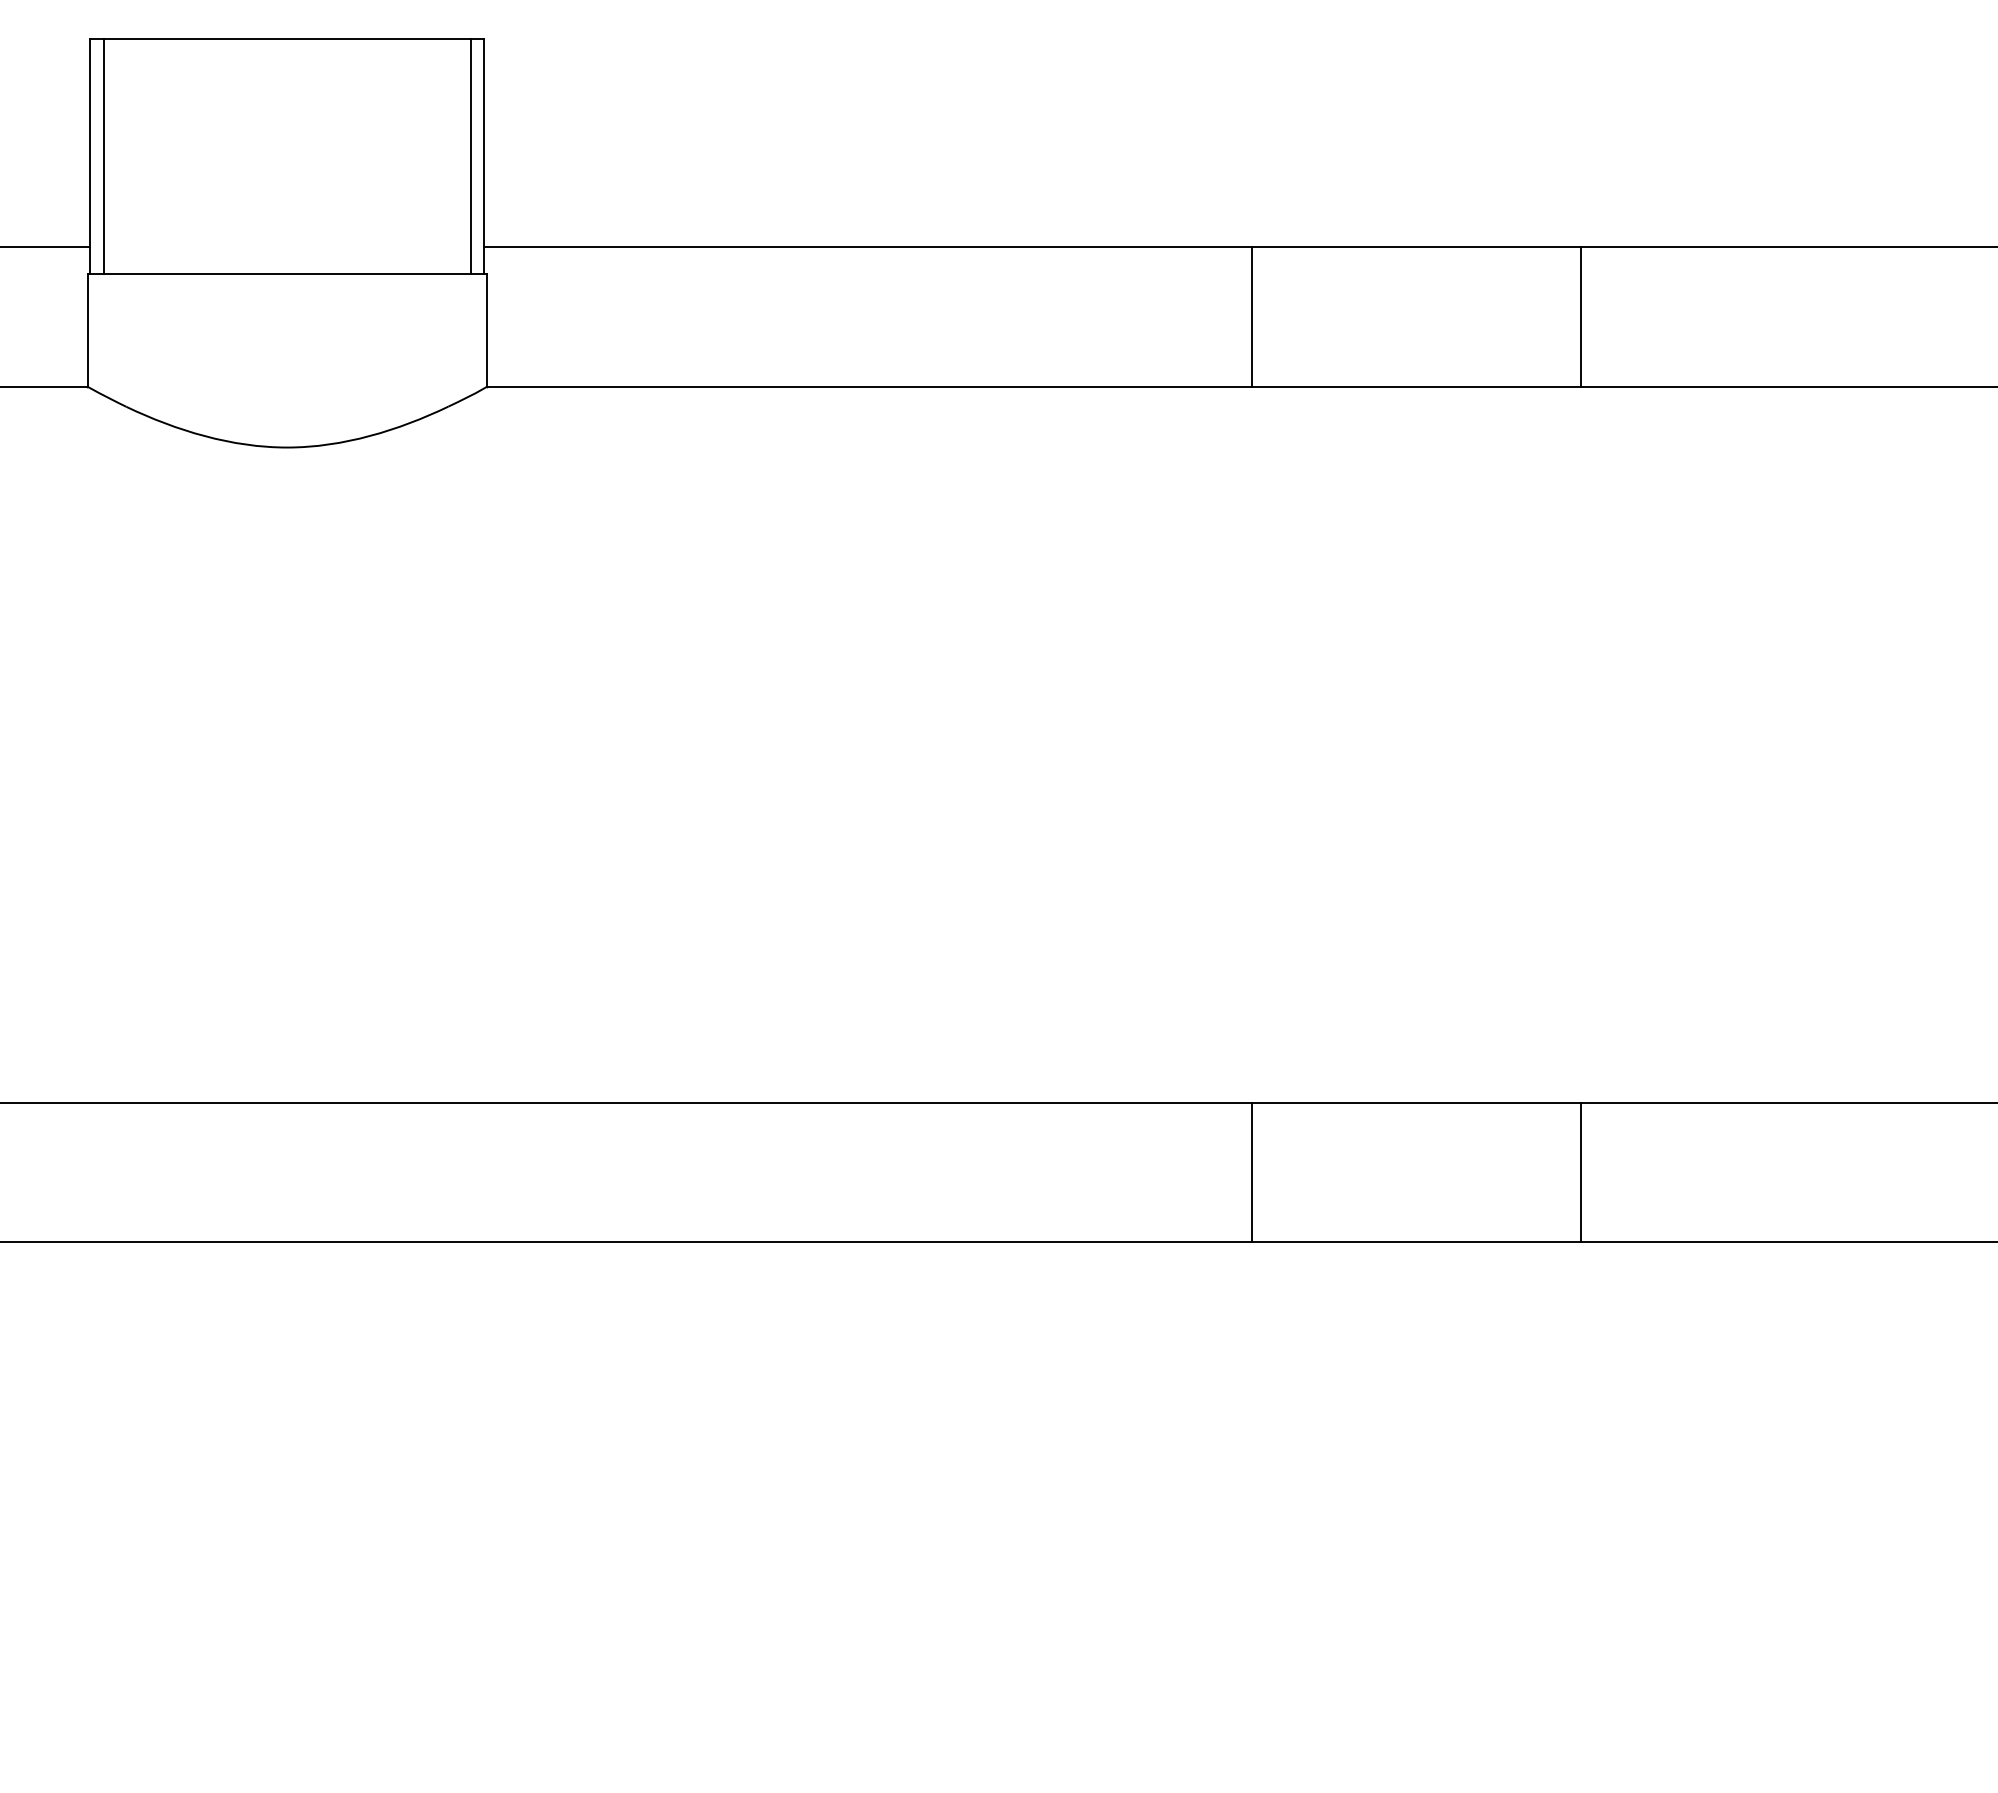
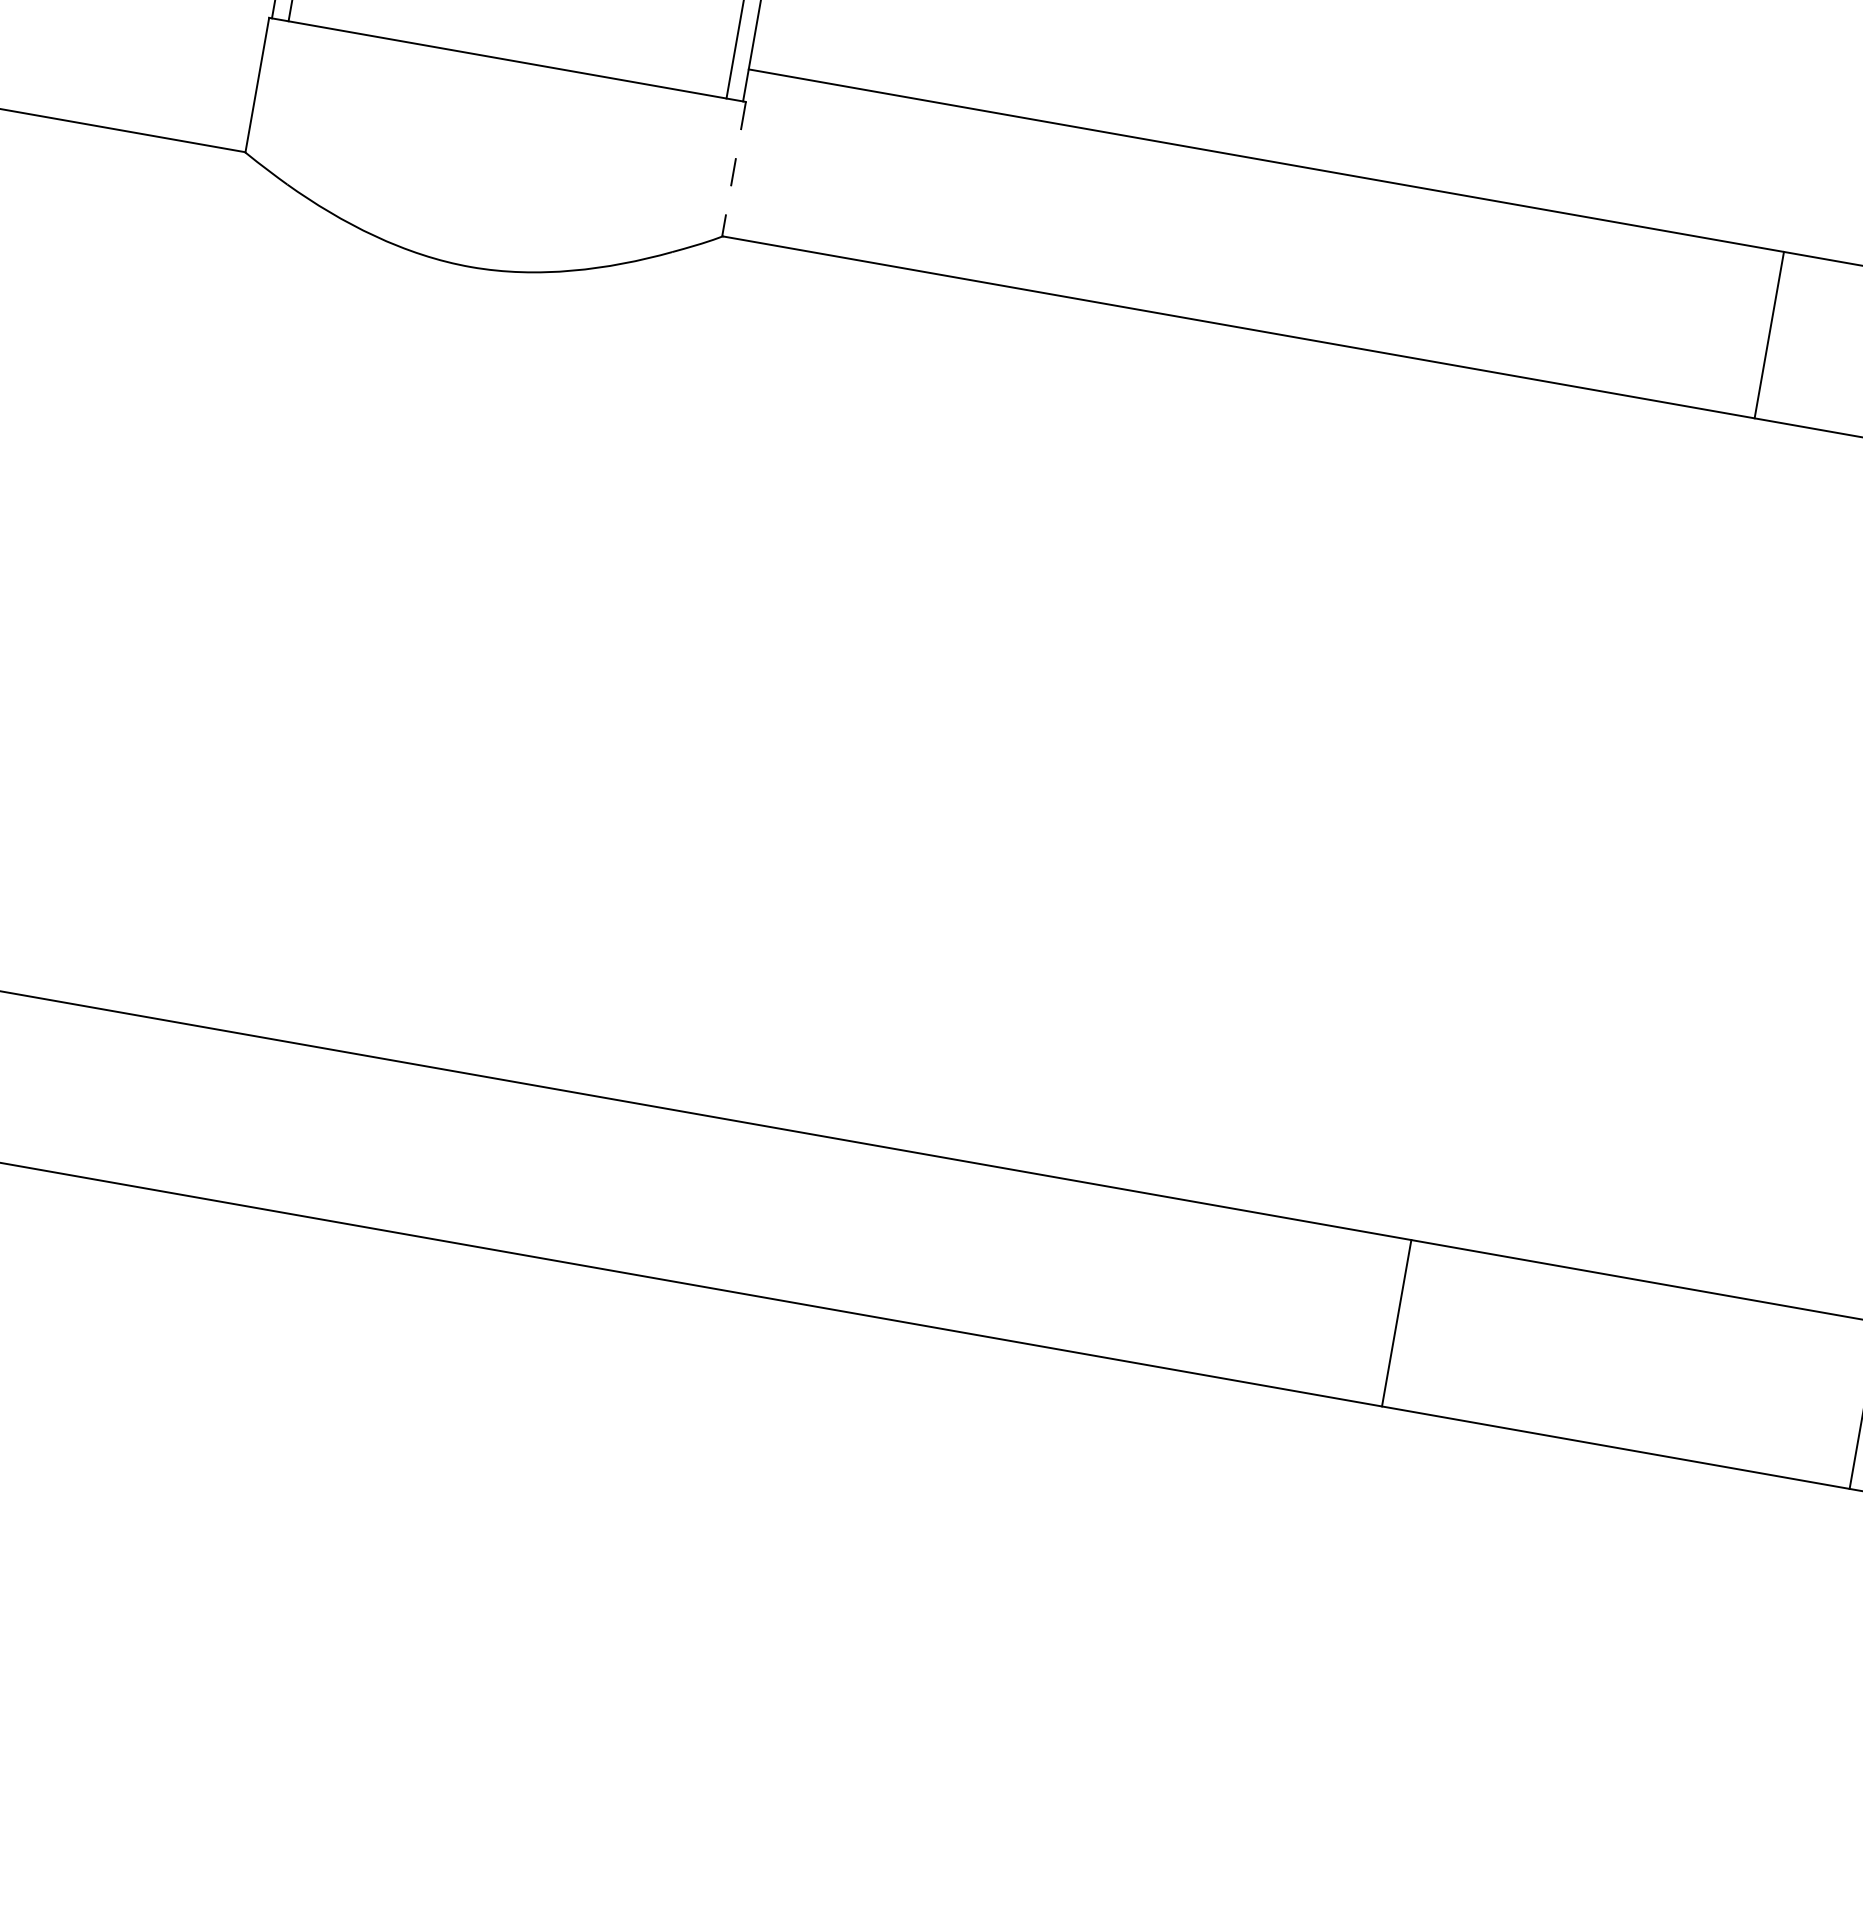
line: (1251, 316) -> (1769, 334), moved
line: (486, 330) -> (733, 169), solid -> dashed
line: (1251, 1171) -> (1396, 1322), moved

